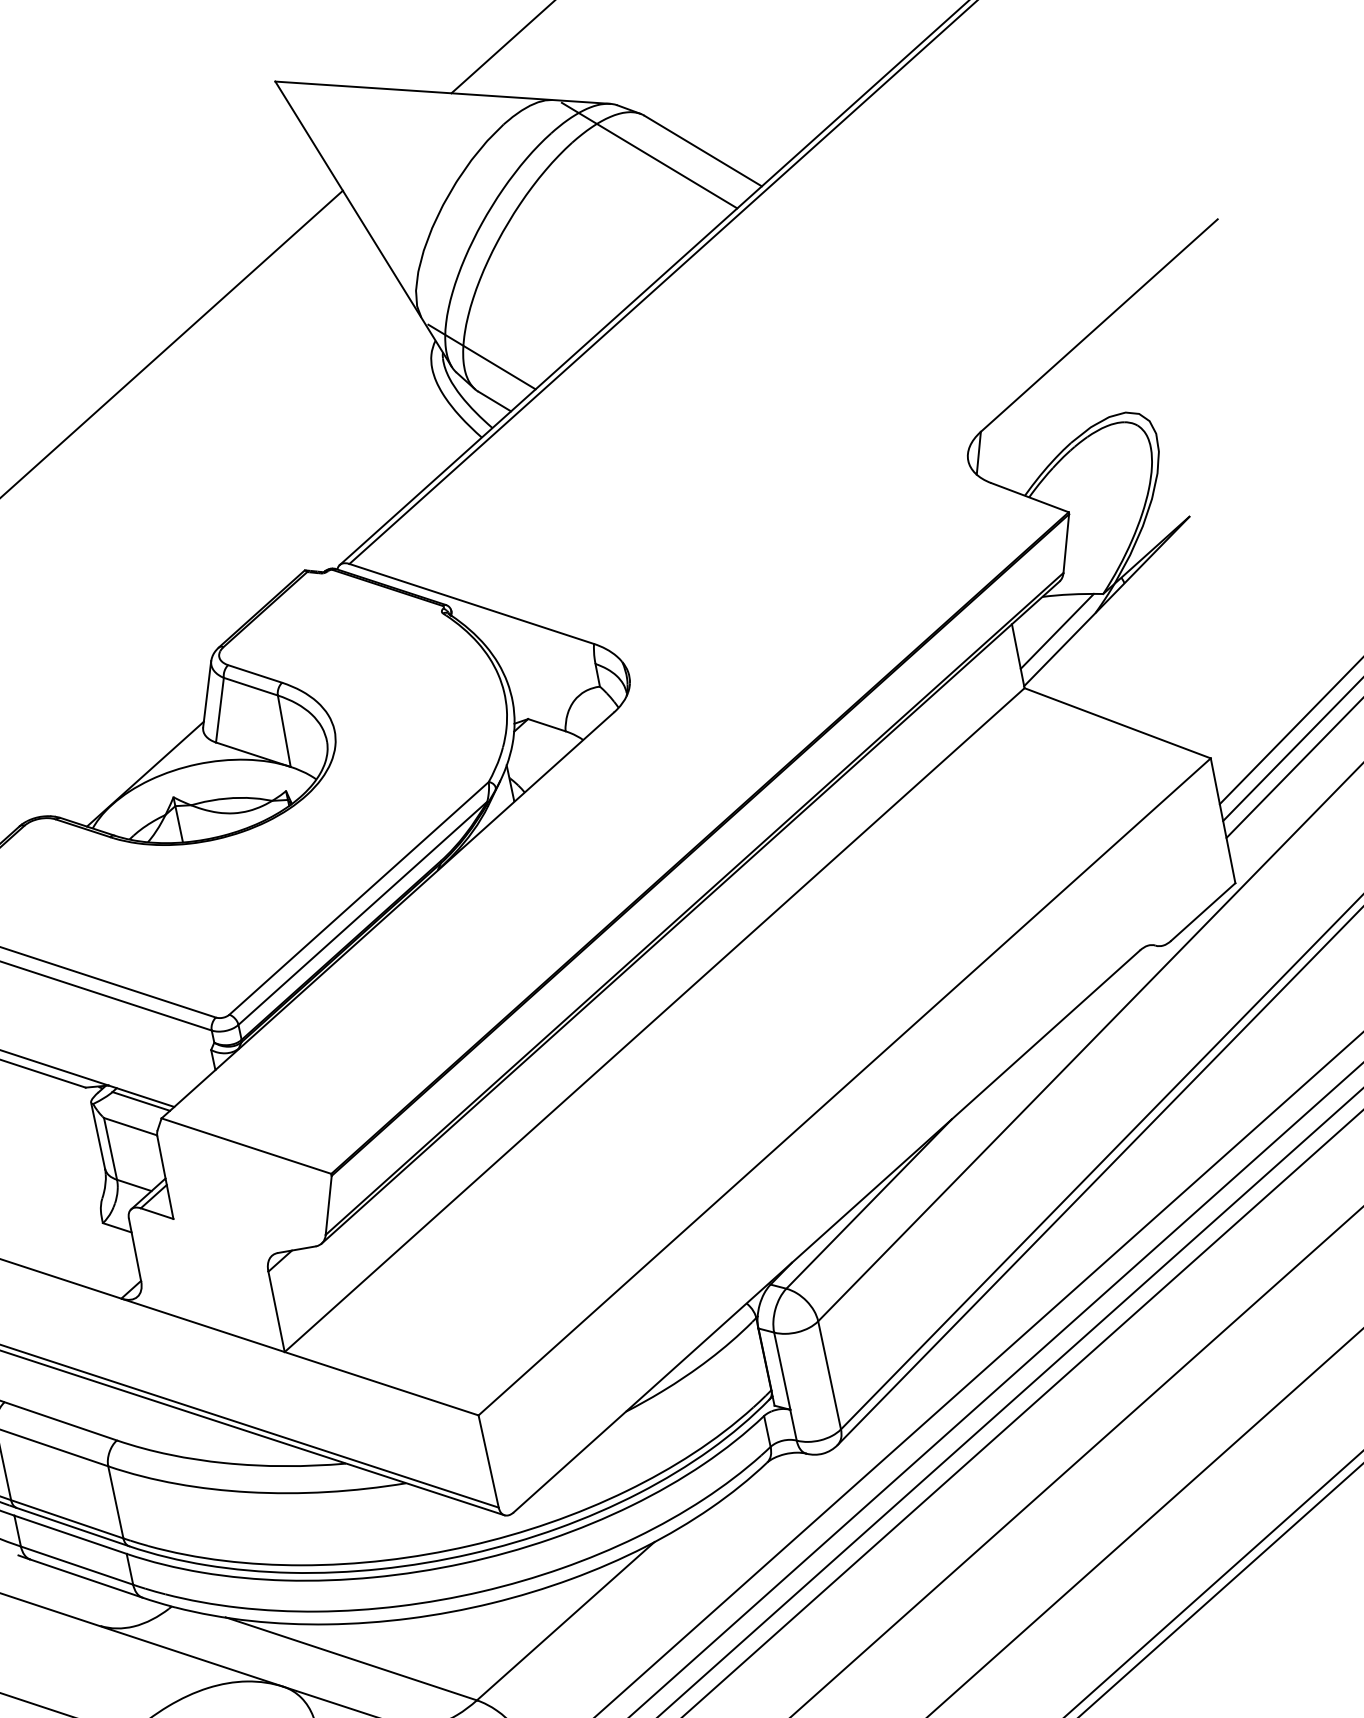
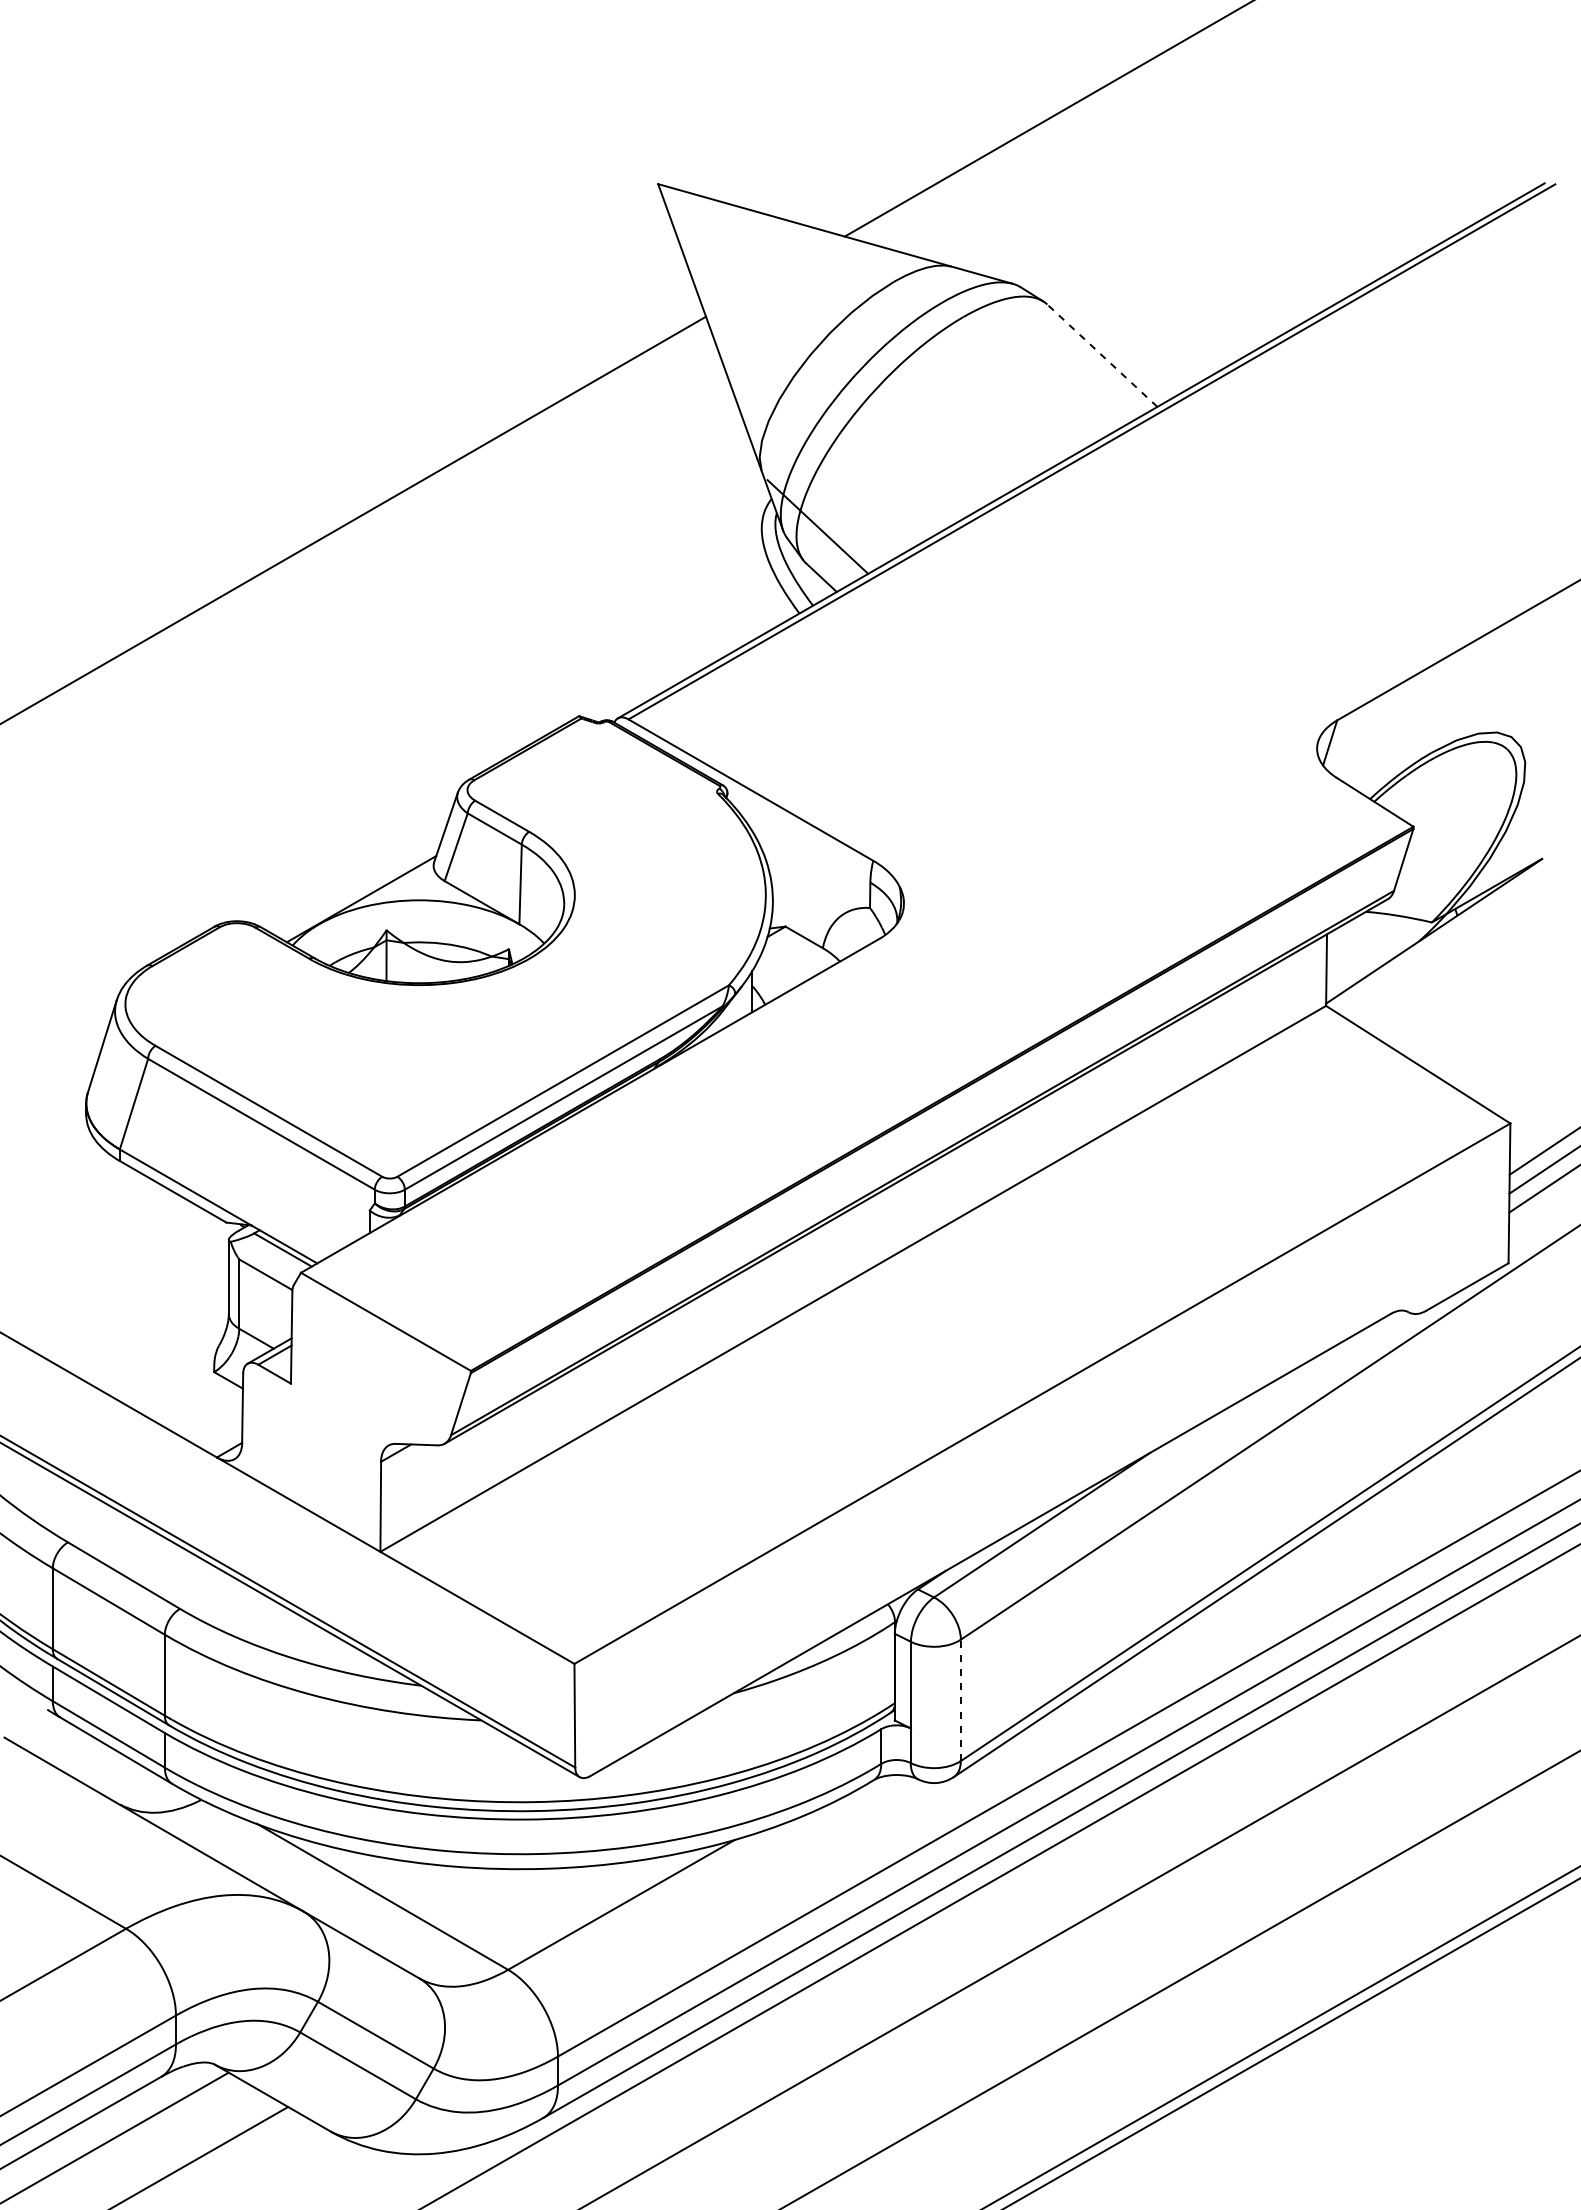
line: (703, 150) -> (1102, 355), solid -> dashed
line: (649, 155) -> (1043, 348), removed
line: (1057, 631) -> (1374, 952), removed
line: (829, 1375) -> (960, 1700), solid -> dashed

